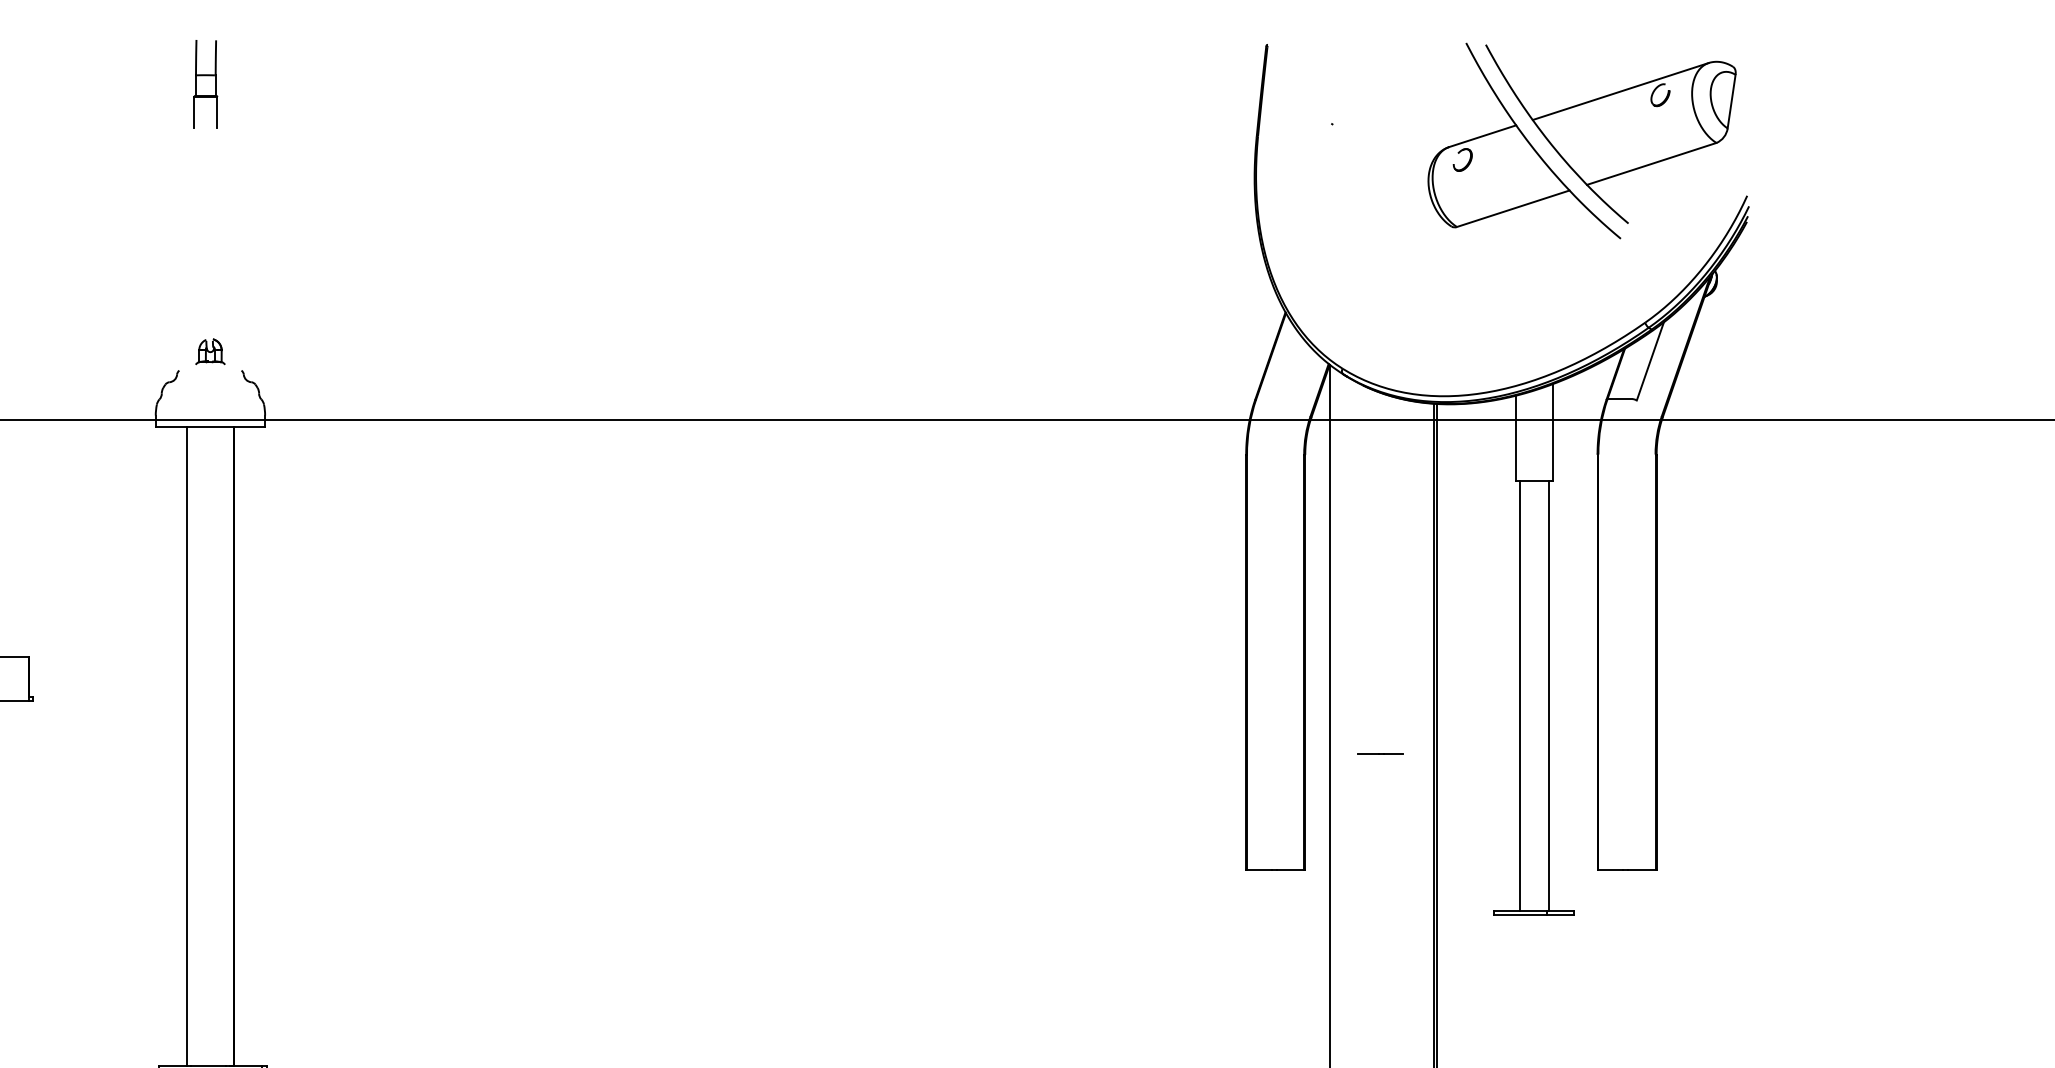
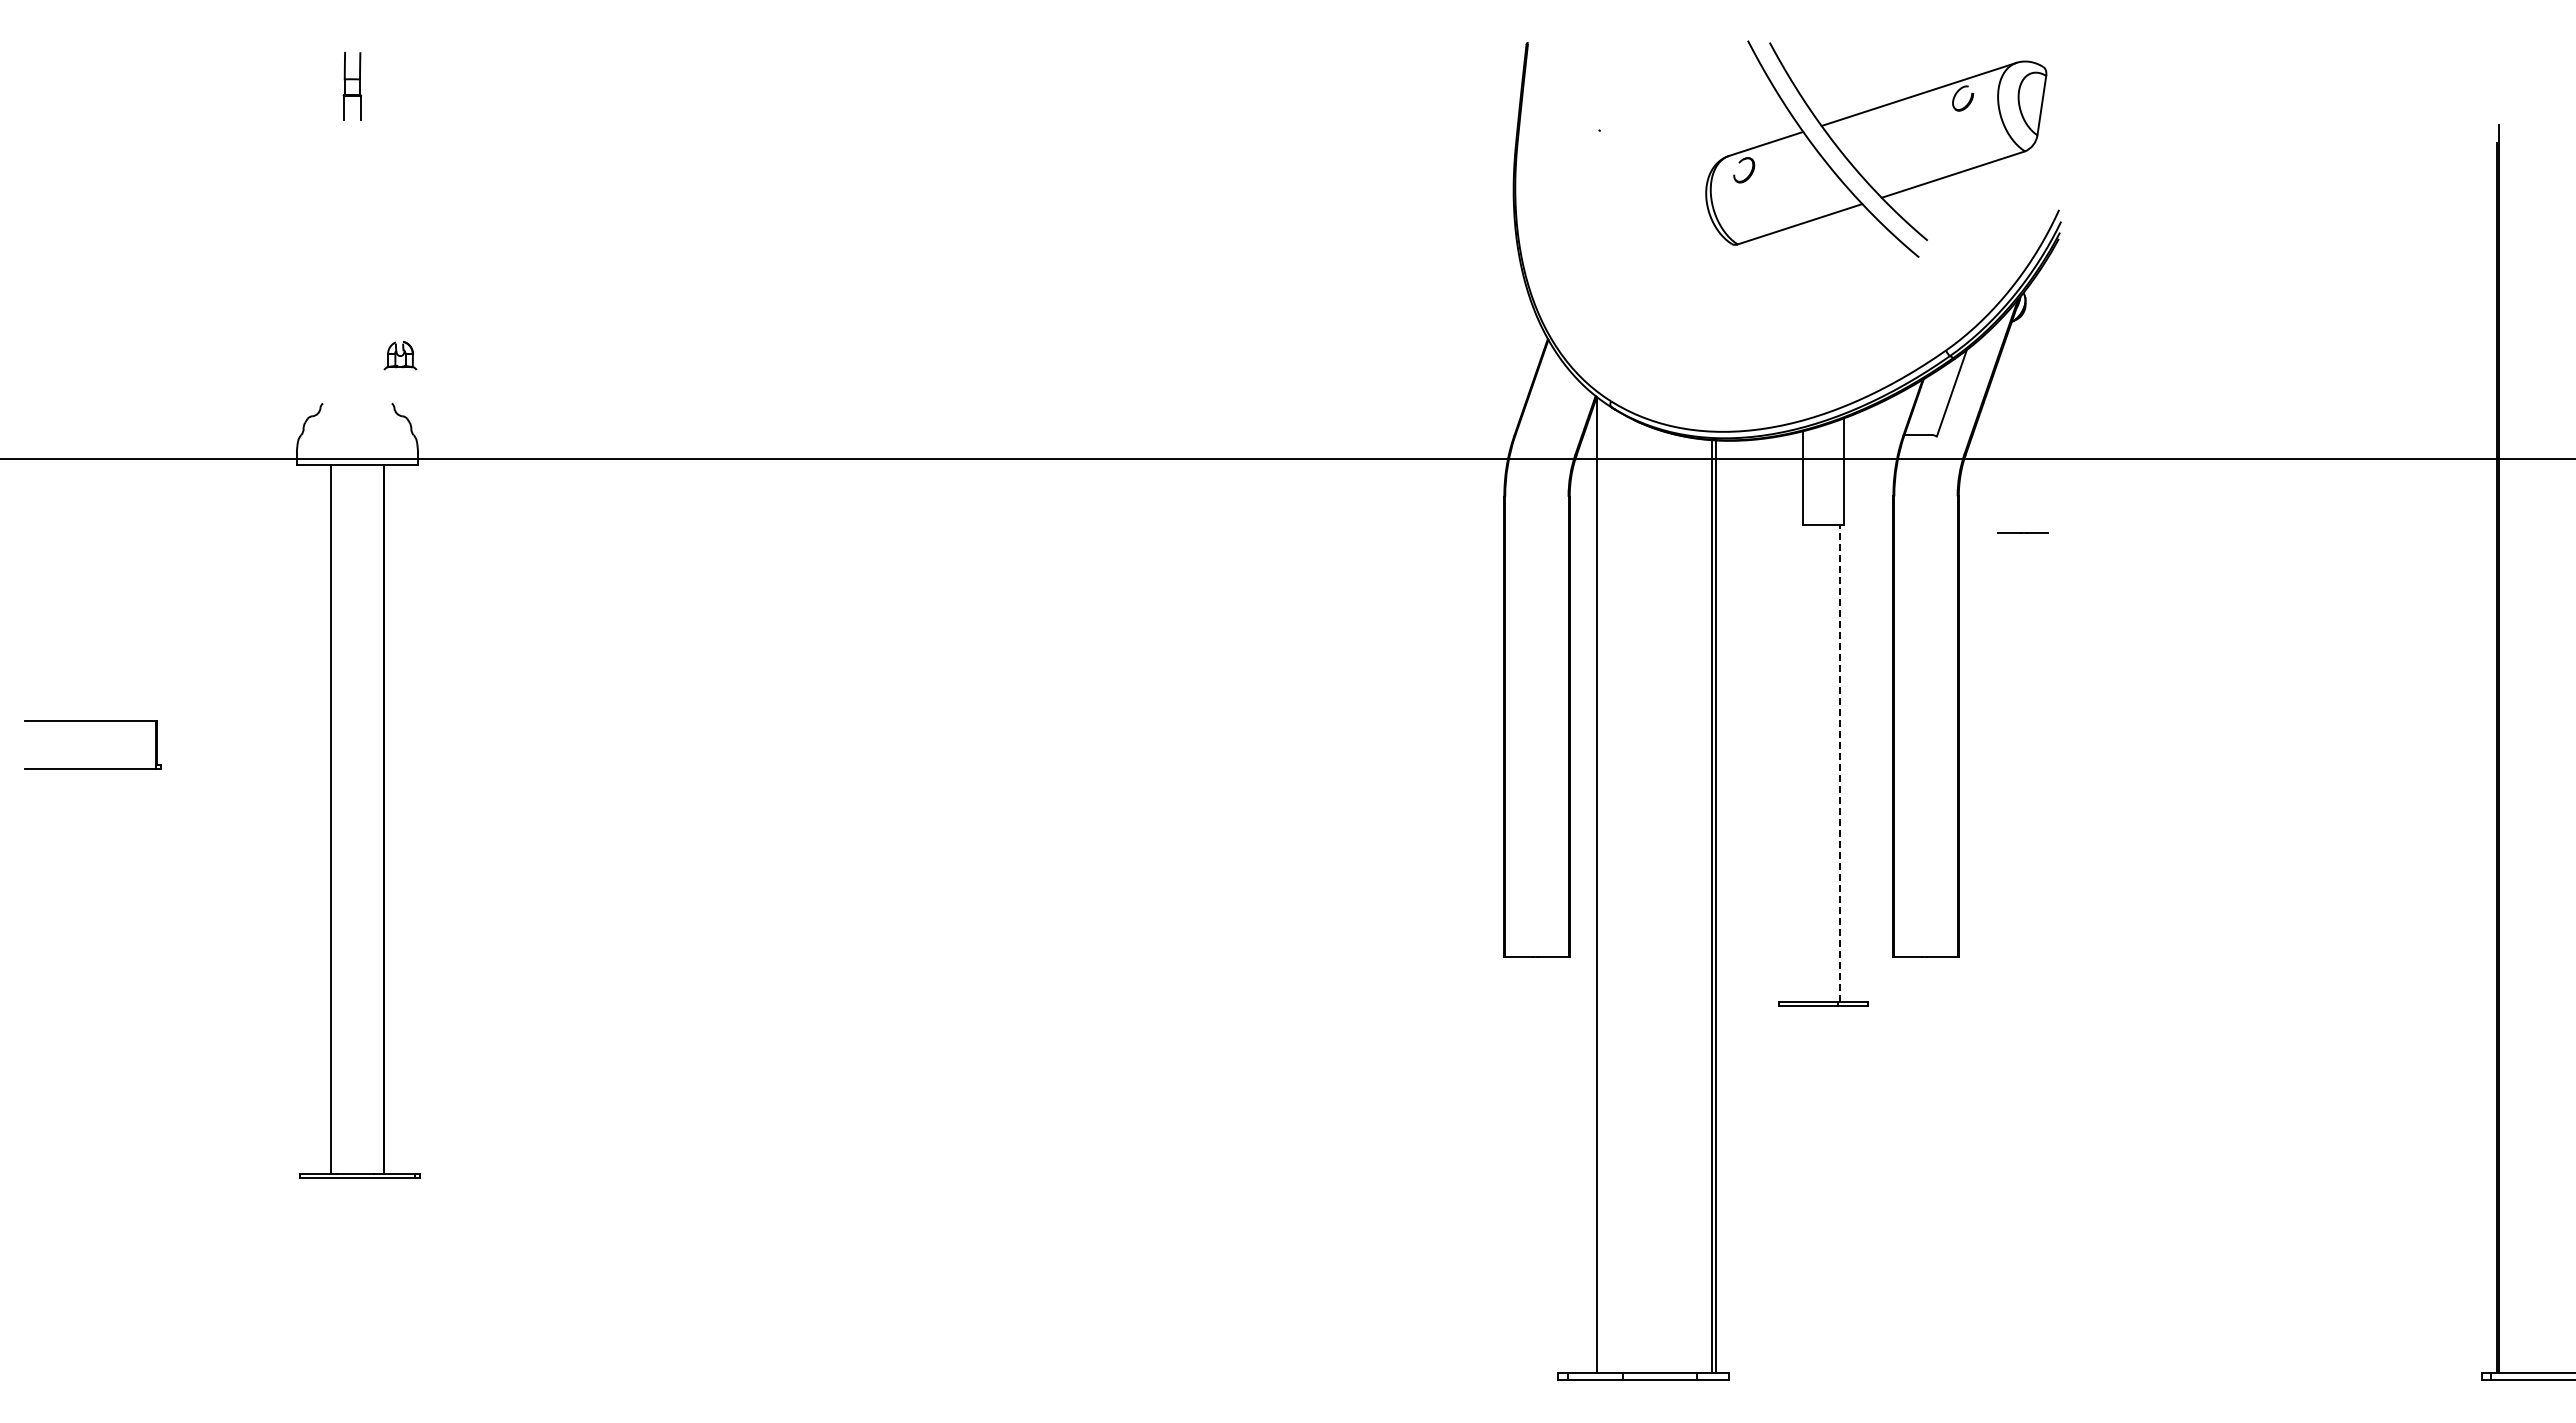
part: (205, 83) -> (352, 85), size x0.7
part: (210, 351) -> (400, 355), moved
line: (1519, 695) -> (1807, 763), removed
line: (1548, 695) -> (1839, 763), solid -> dashed
line: (1380, 753) -> (2022, 532), moved

